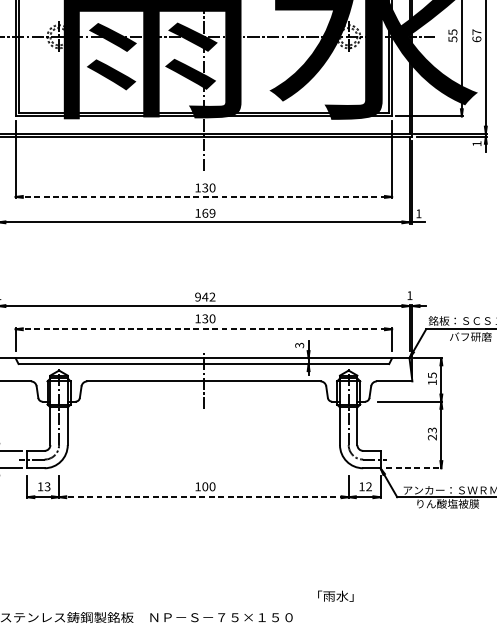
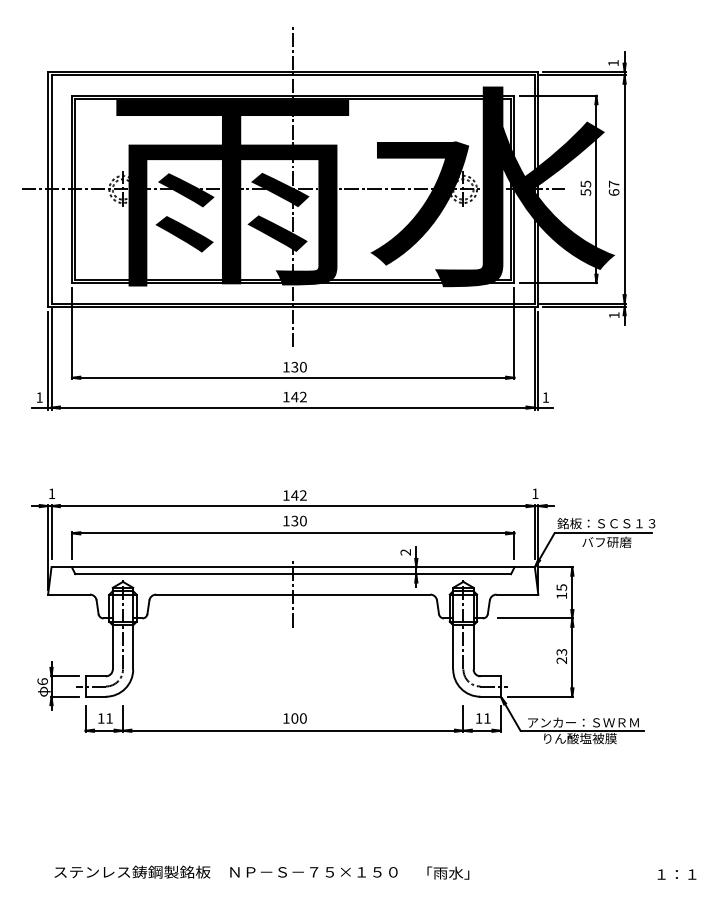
line: (204, 196) -> (293, 377), dashed -> solid
text: (208, 212) -> (298, 396), 169 -> 142
text: (197, 297) -> (285, 495), 942 -> 142
line: (204, 329) -> (293, 533), dashed -> solid
text: (300, 345) -> (406, 552), 3 -> 2
line: (414, 468) -> (540, 696), dashed -> solid
text: (47, 486) -> (109, 718), 13 -> 11
text: (369, 486) -> (487, 718), 12 -> 11
line: (204, 496) -> (293, 730), dashed -> solid
text: (335, 595) -> (448, 872), moved

